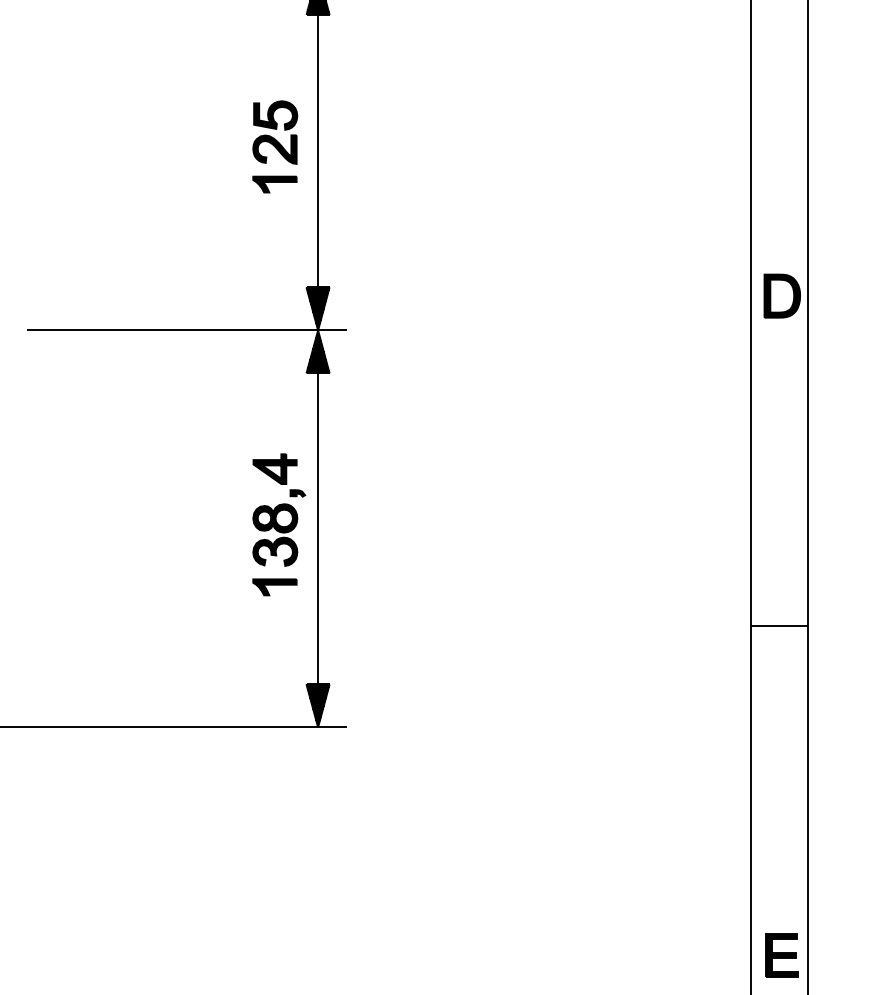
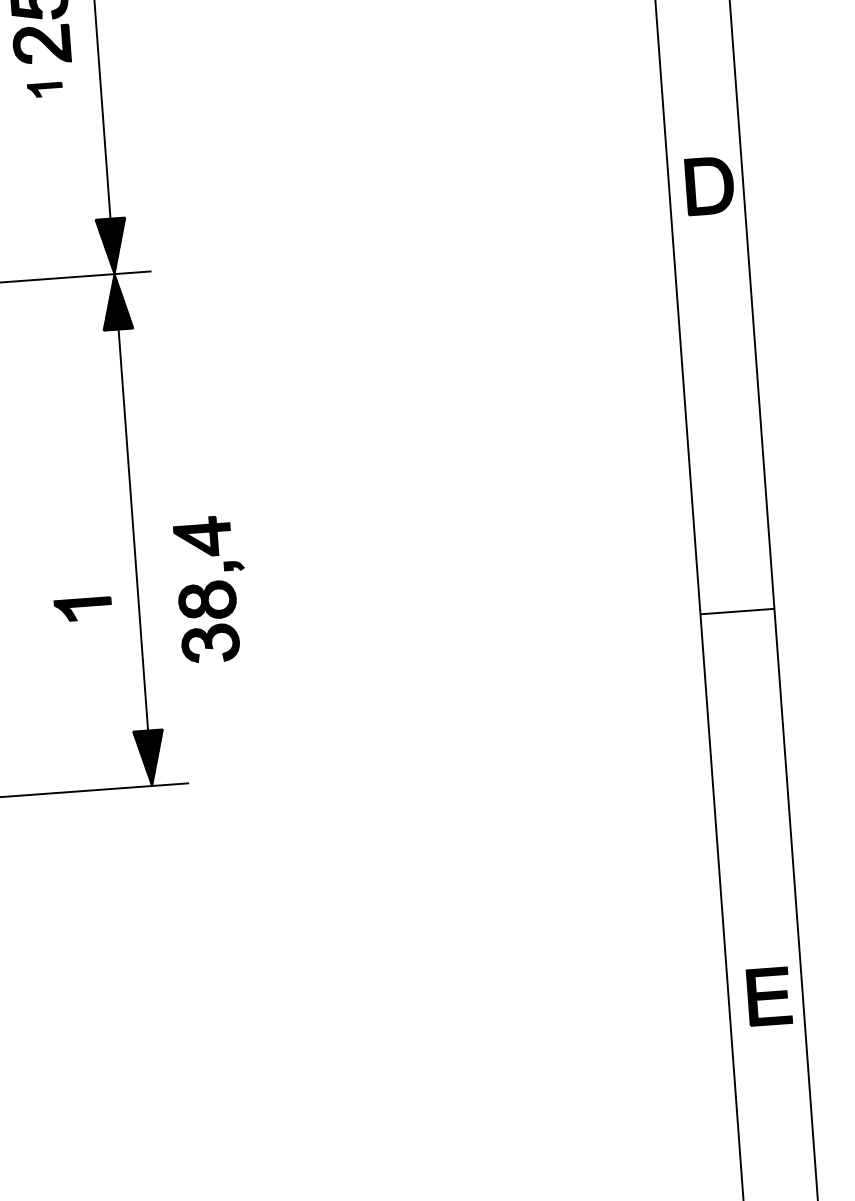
part: (274, 184) -> (44, 90), size x0.6
part: (279, 509) -> (212, 588), moved
part: (781, 955) -> (768, 996), moved

